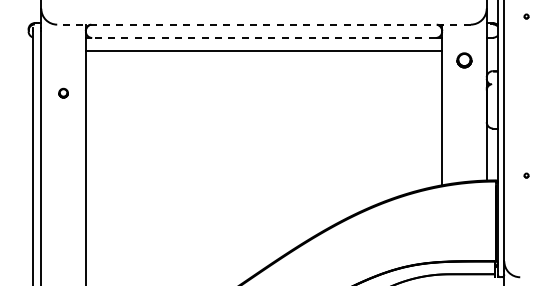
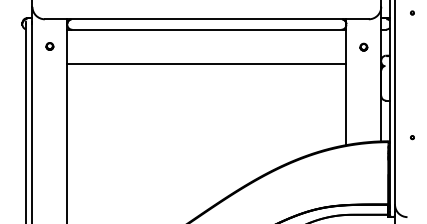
line: (264, 24) -> (207, 19), dashed -> solid
line: (264, 37) -> (207, 29), dashed -> solid
line: (263, 51) -> (206, 64), moved
part: (464, 59) -> (363, 46), size x0.62
part: (63, 92) -> (49, 45), moved

